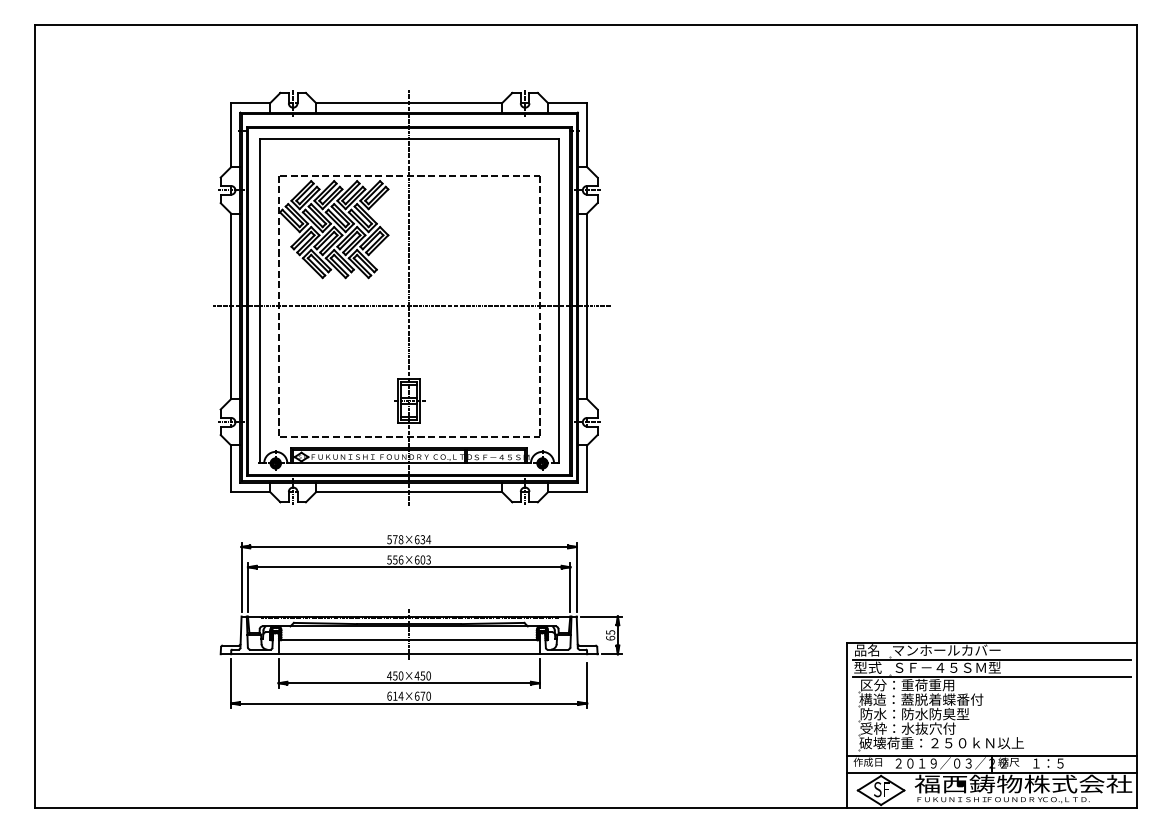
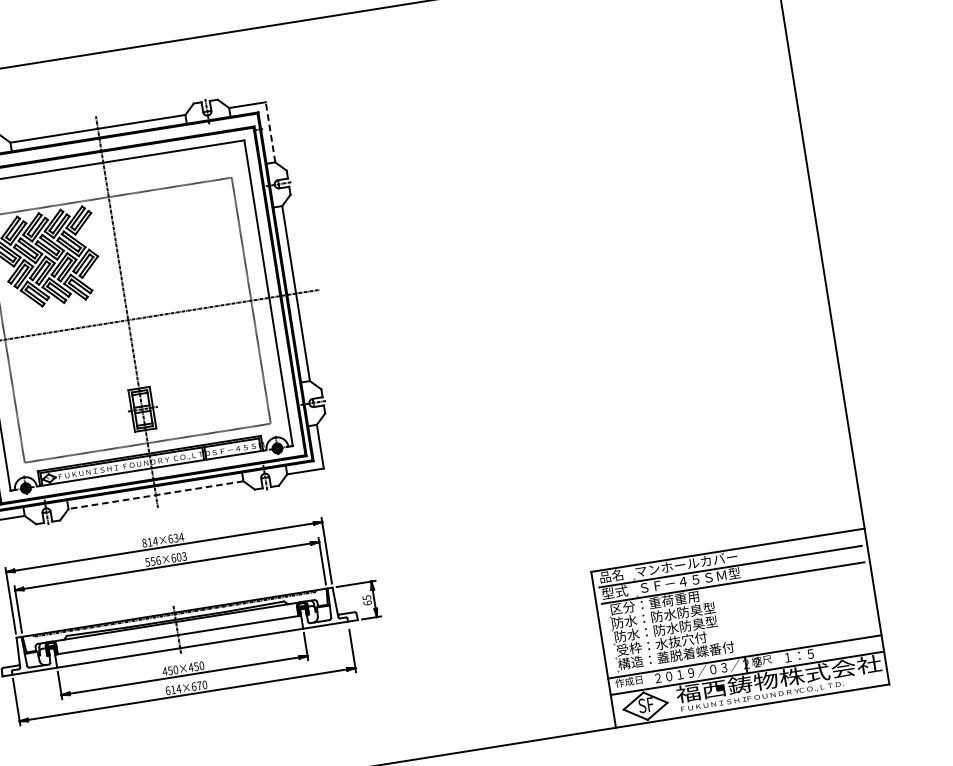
line: (587, 135) -> (270, 132), solid -> dashed
line: (409, 491) -> (156, 494), solid -> dashed
text: (395, 539) -> (150, 542), 578×634 -> 814×634
text: (921, 699) -> (670, 614), 構造：蓋脱着蝶番付 -> 防水：防水防臭型
text: (941, 742) -> (695, 651), 破壊荷重：２５０ｋＮ以上 -> 構造：蓋脱着蝶番付

